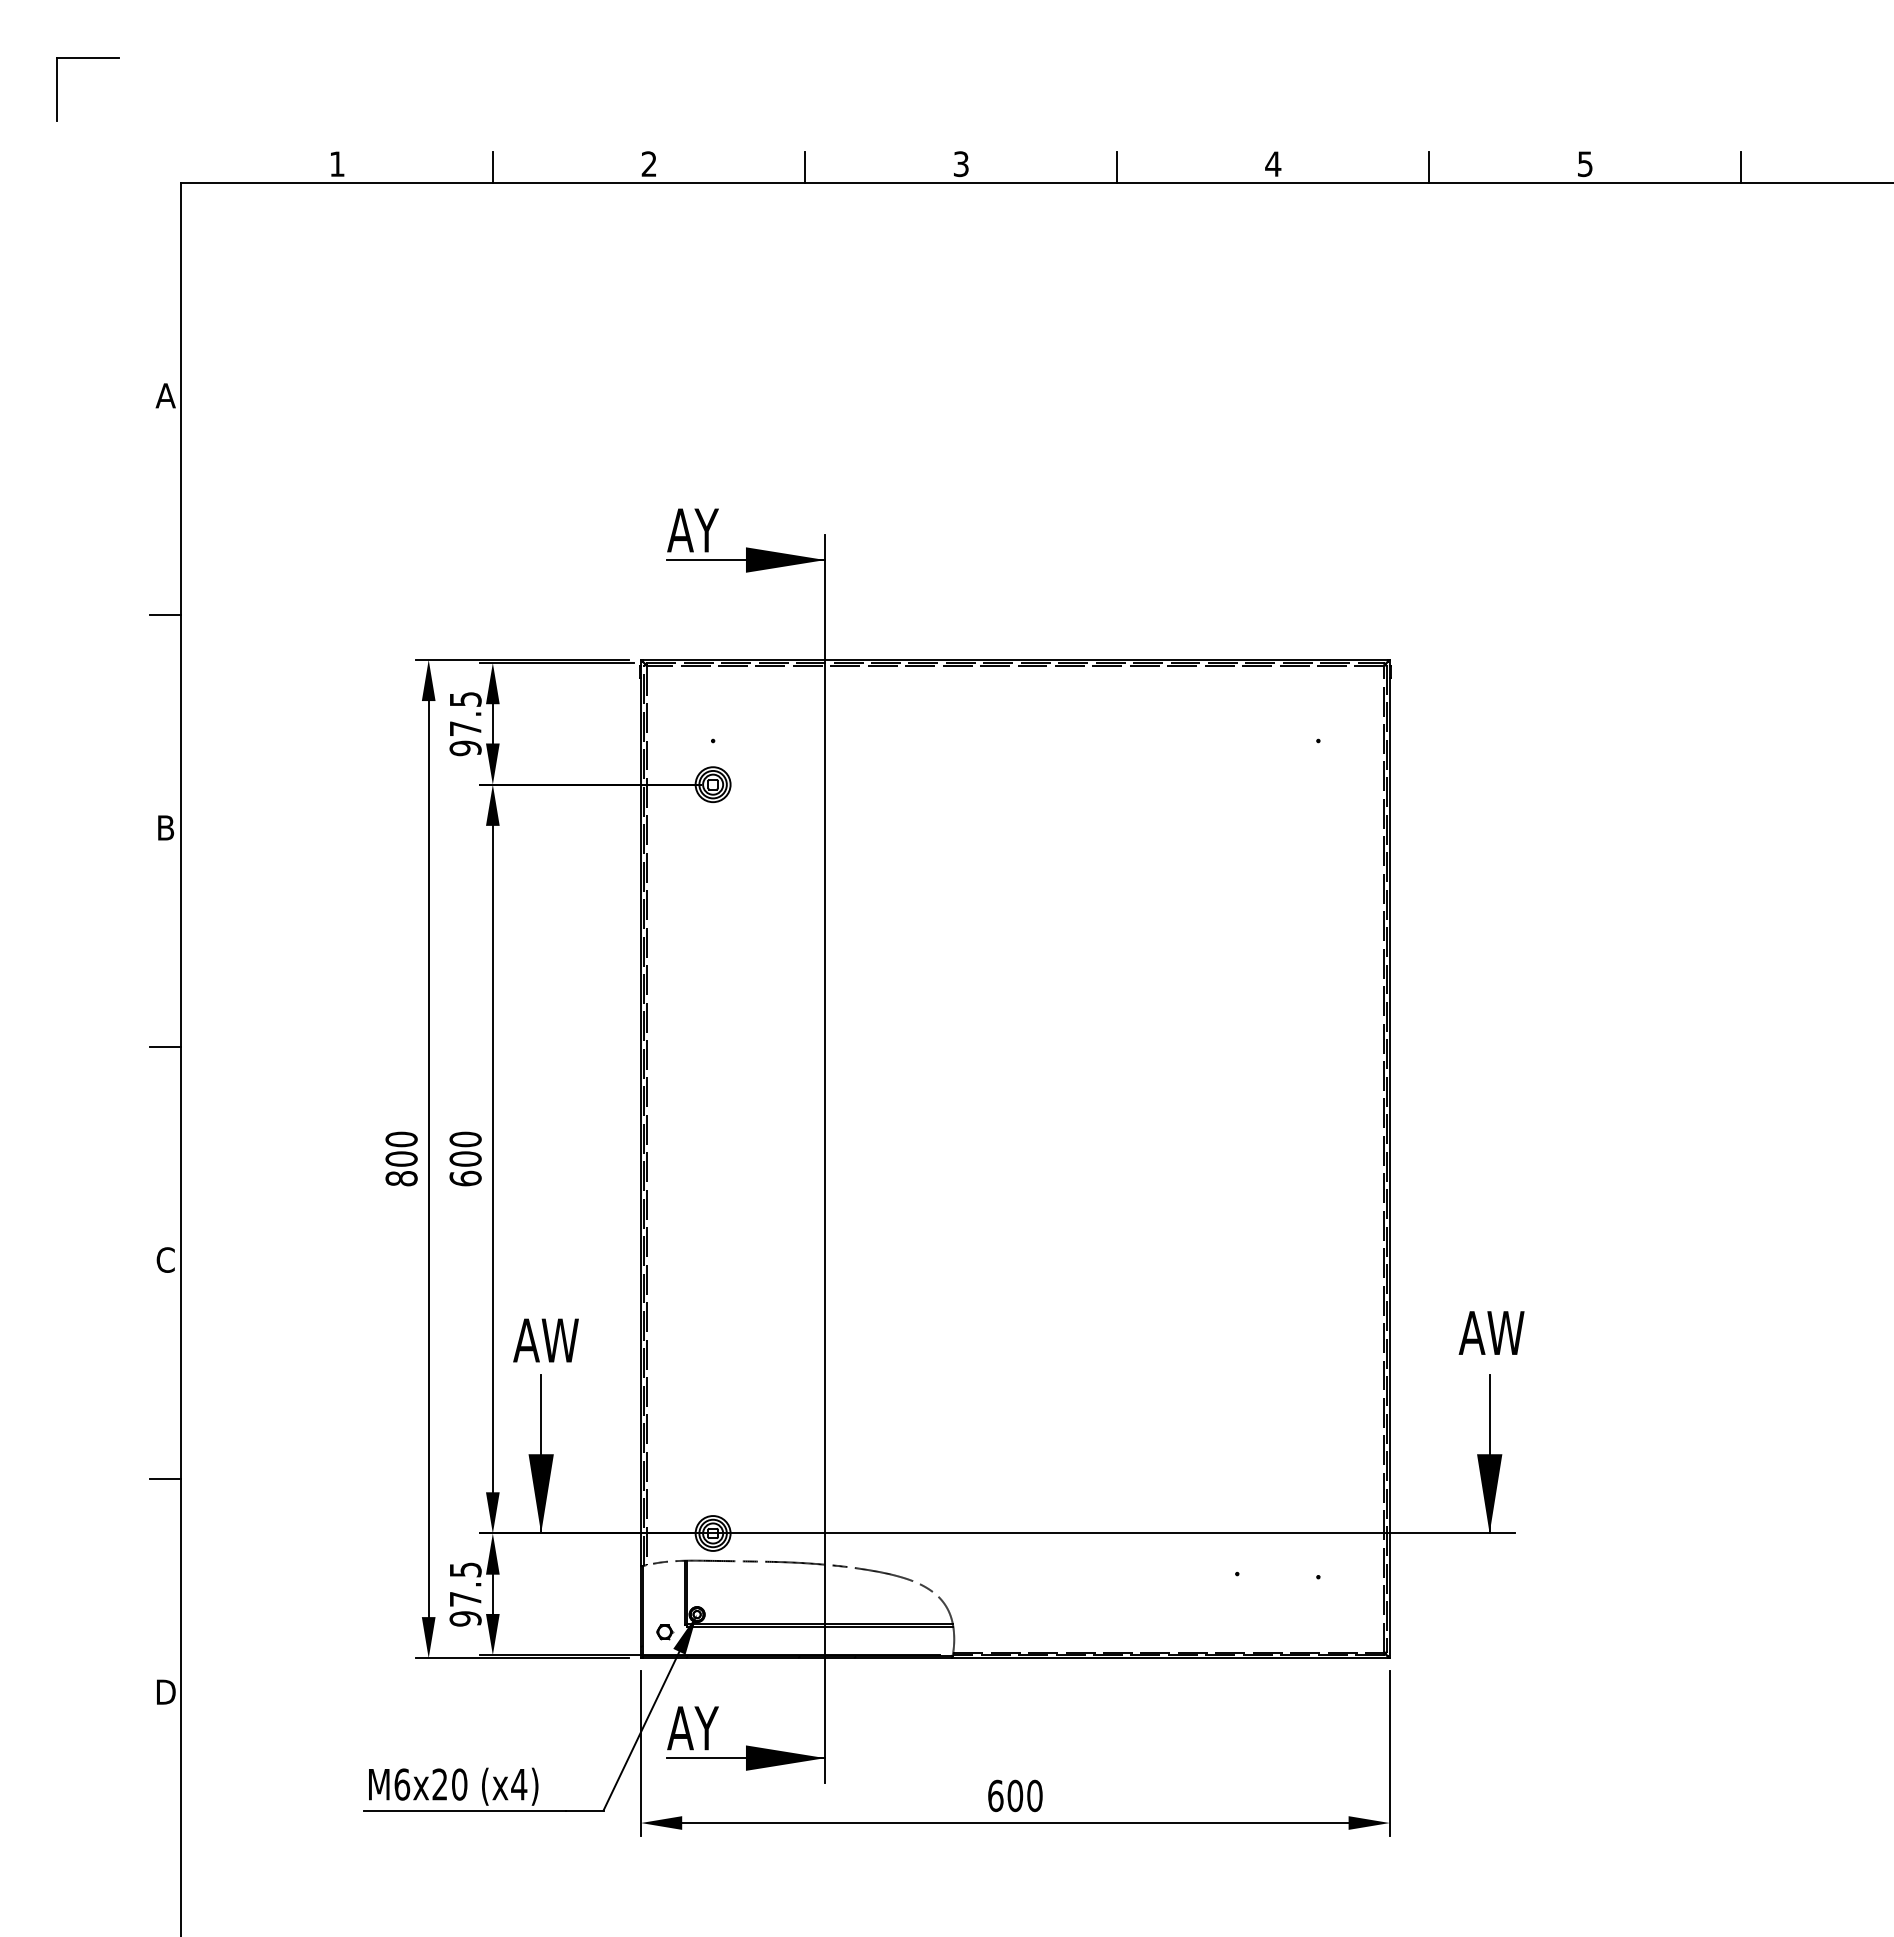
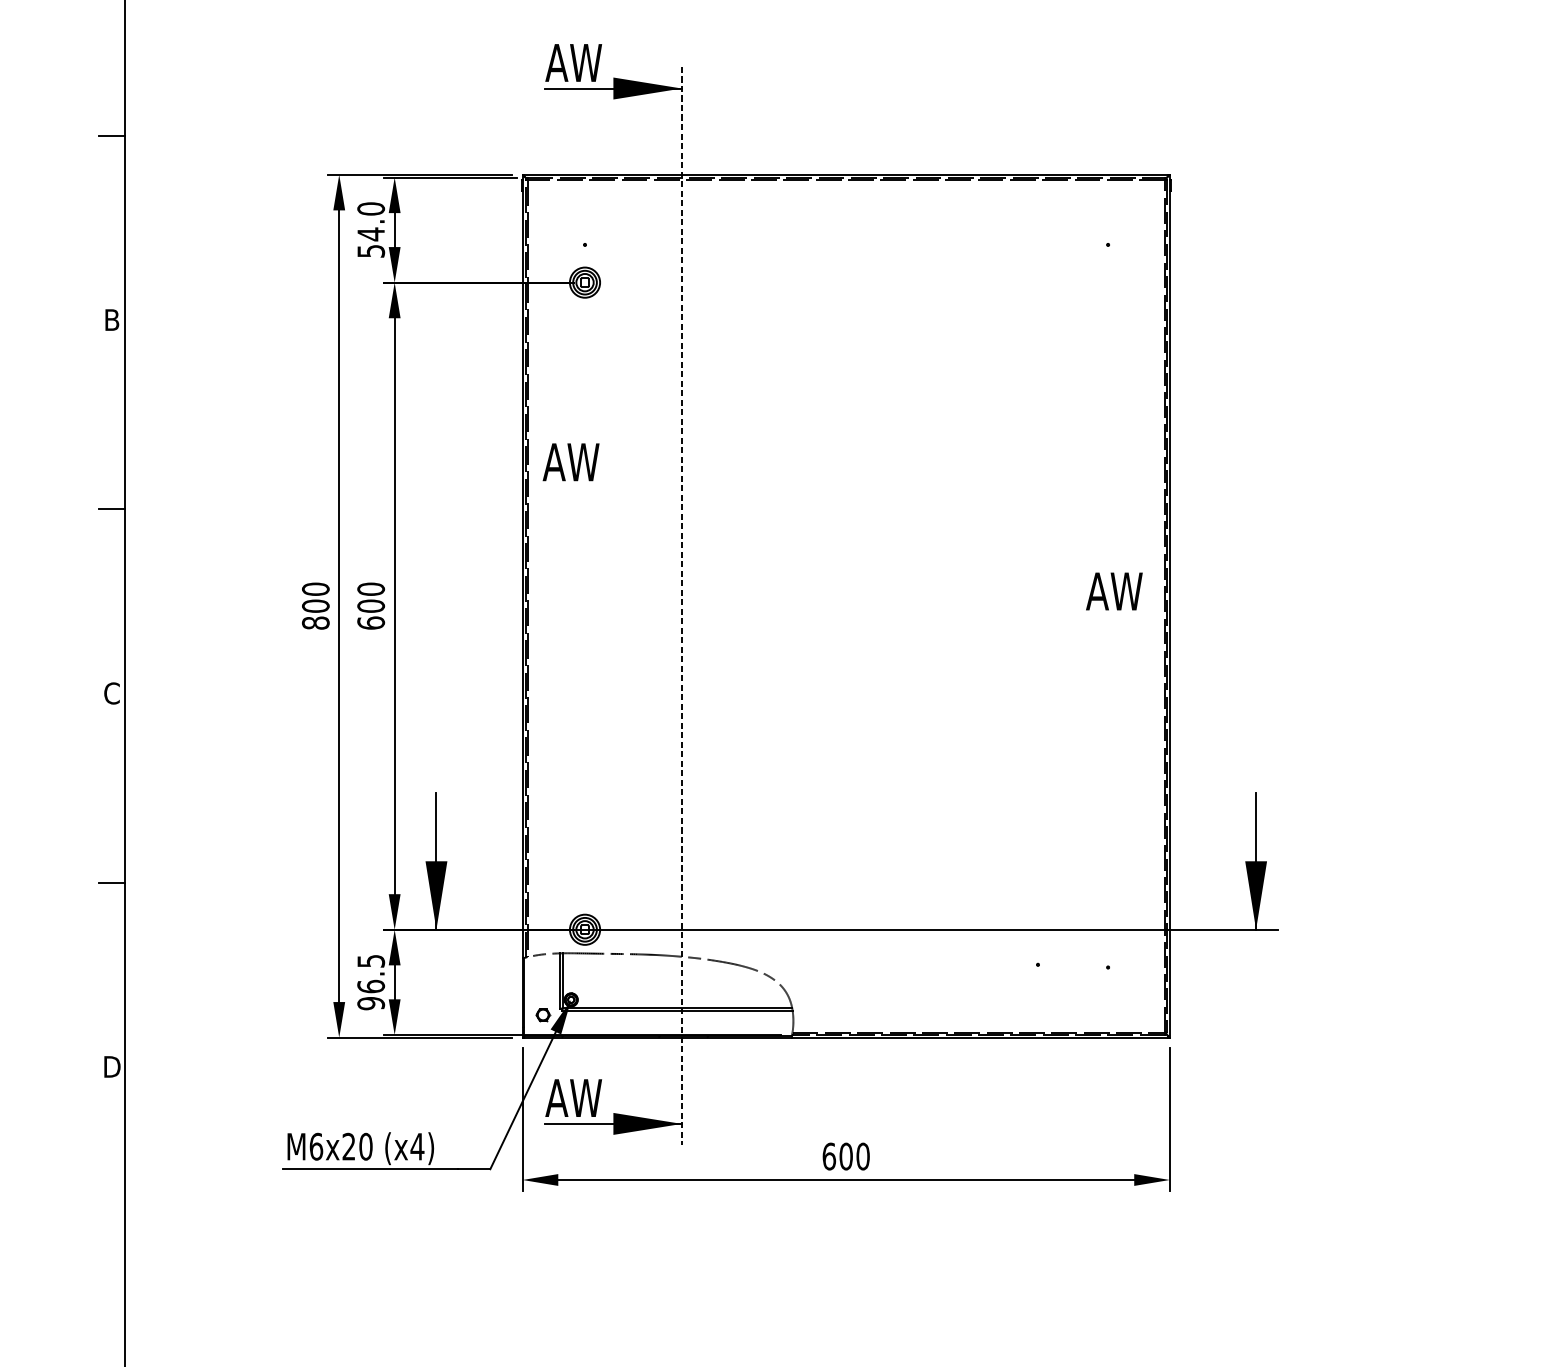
text: (713, 530) -> (585, 62), AY -> AW
text: (465, 723) -> (371, 229), 97.5 -> 54.0
line: (825, 1159) -> (682, 606), solid -> dashed
text: (1491, 1332) -> (1114, 591), moved
text: (545, 1340) -> (570, 462), moved
text: (465, 1598) -> (371, 985), 97.5 -> 96.5
text: (713, 1728) -> (585, 1098), AY -> AW

